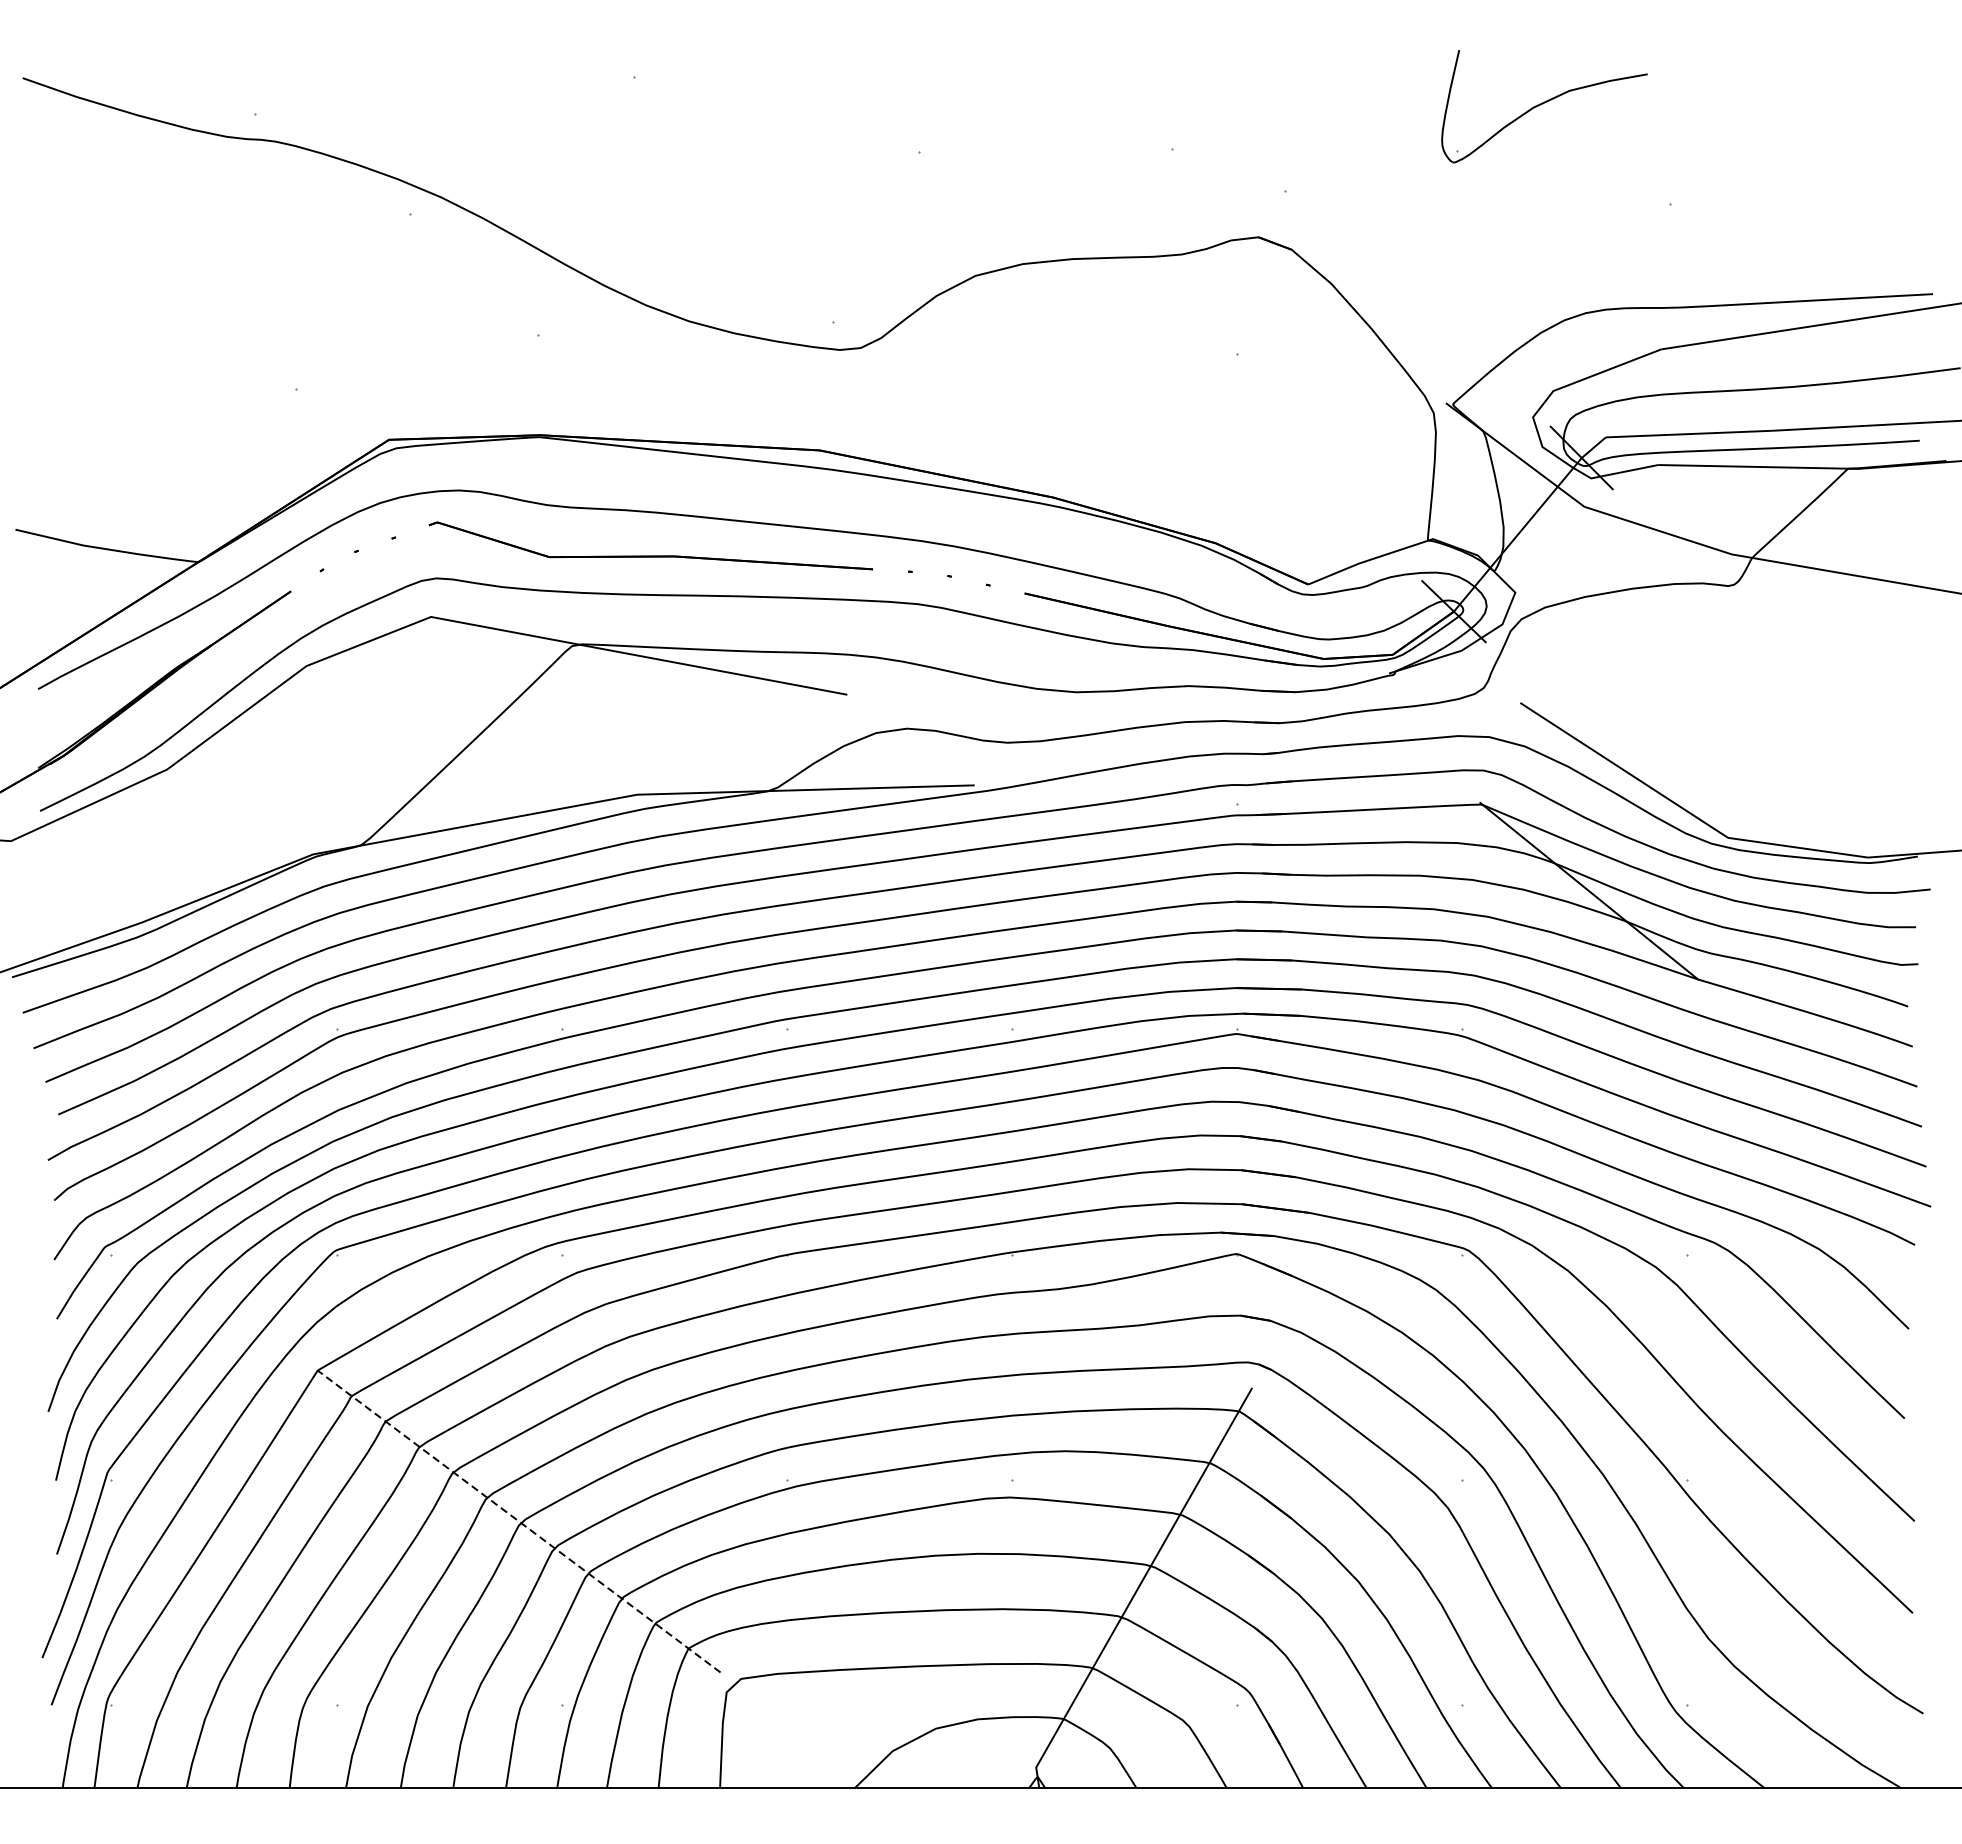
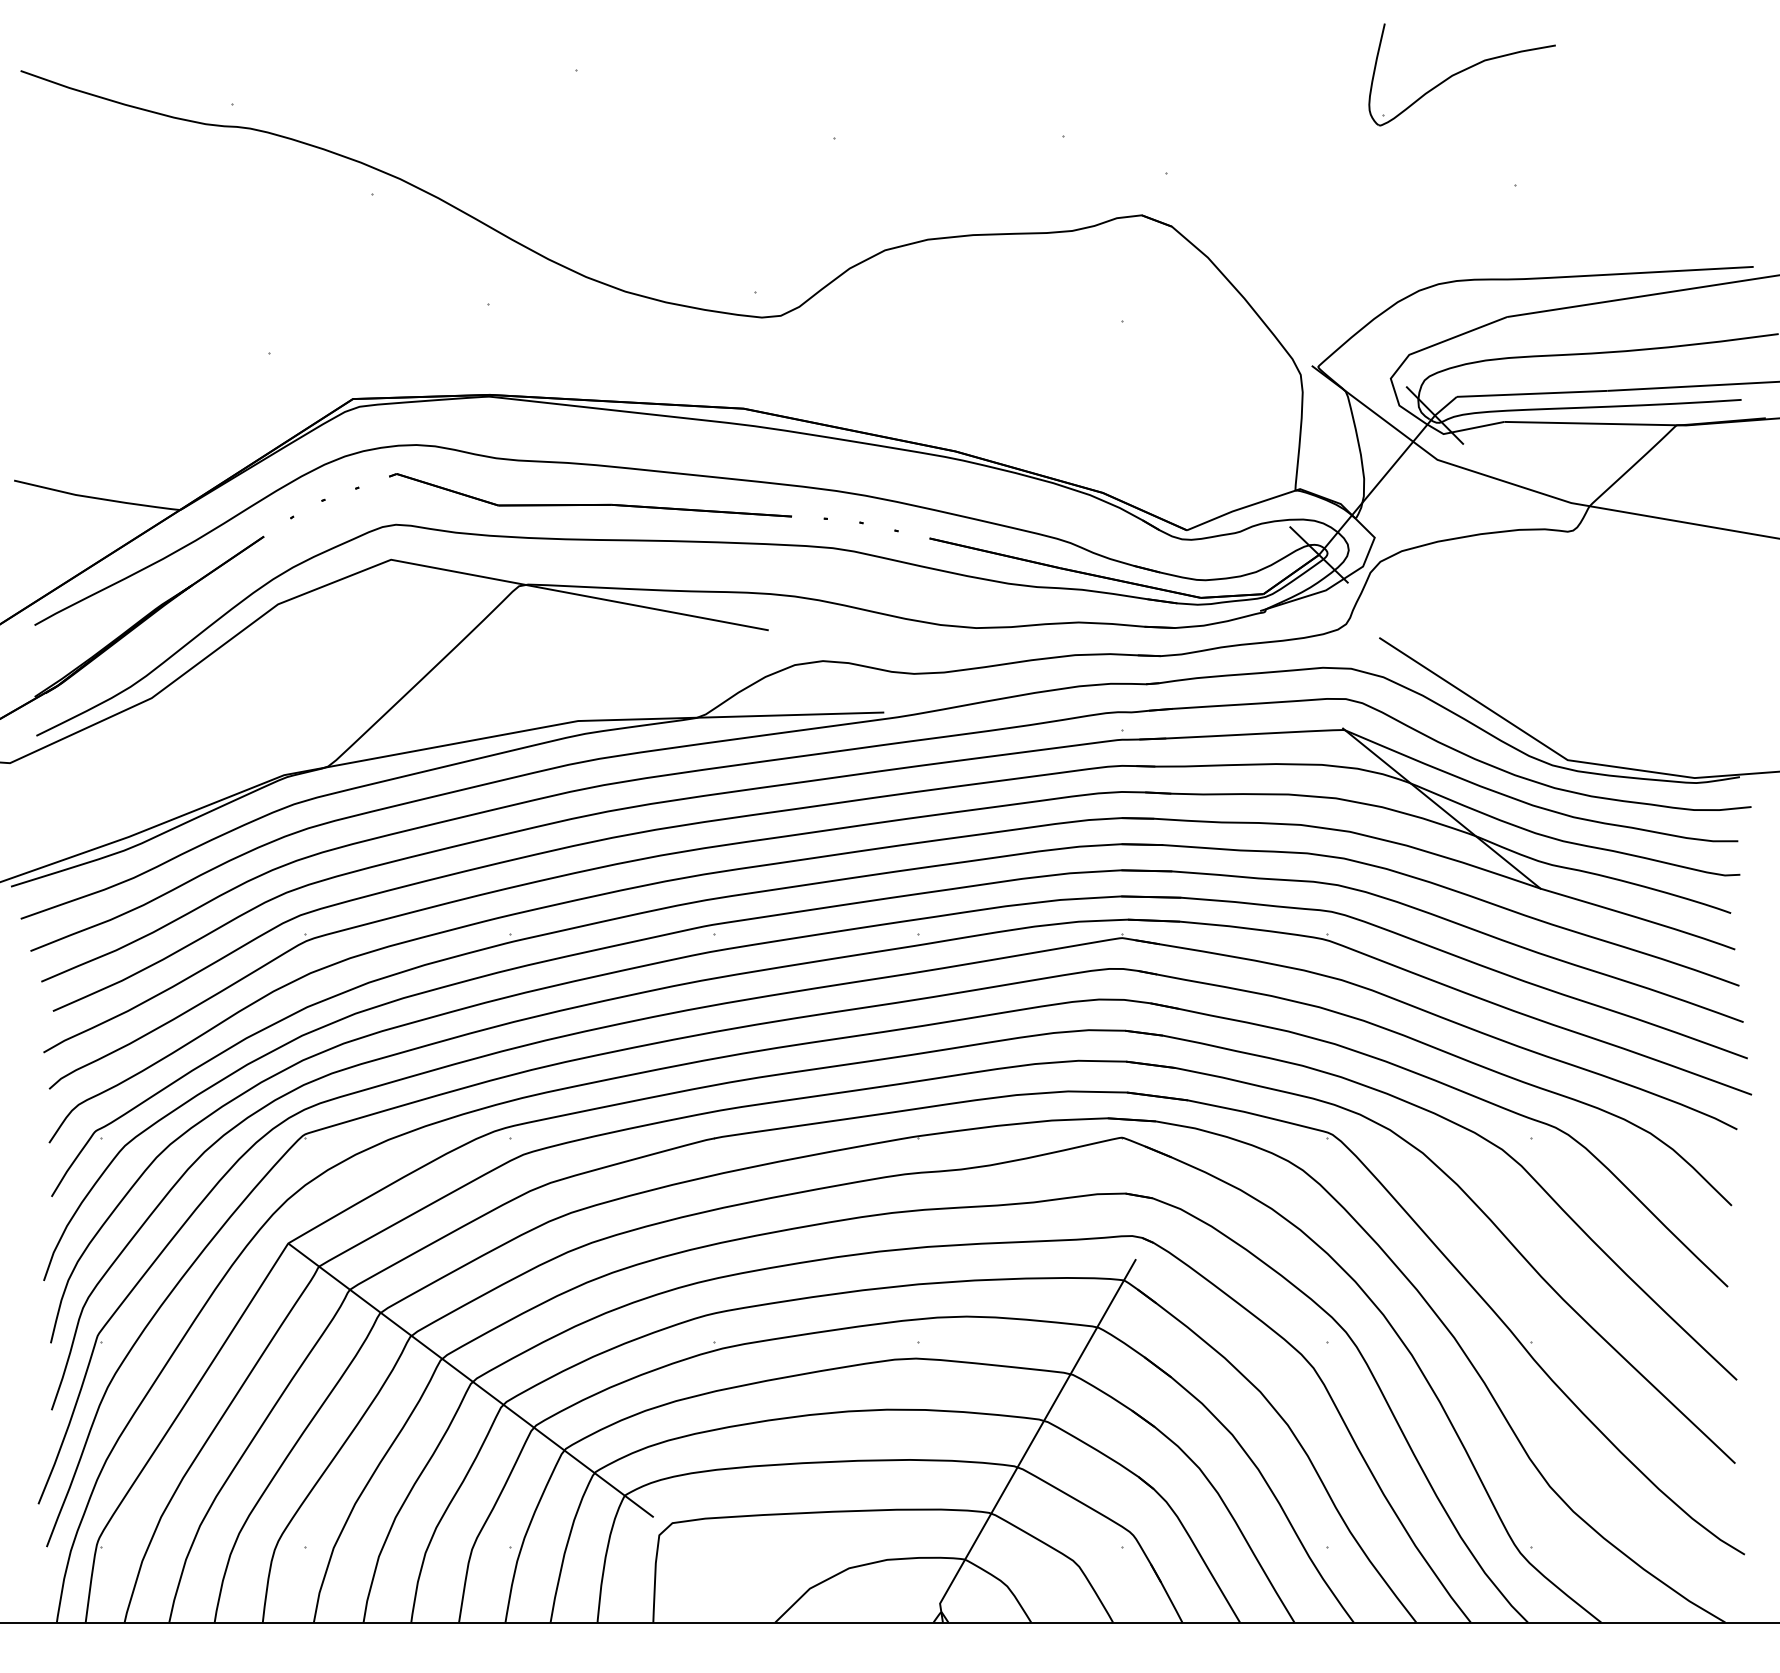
part: (1543, 106) -> (1461, 74), moved
line: (518, 1521) -> (470, 1380), dashed -> solid

